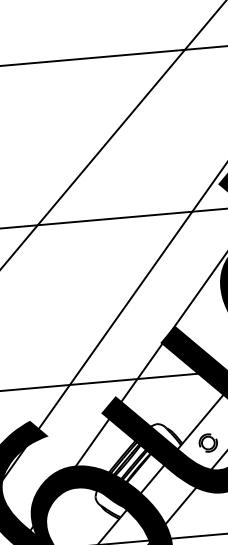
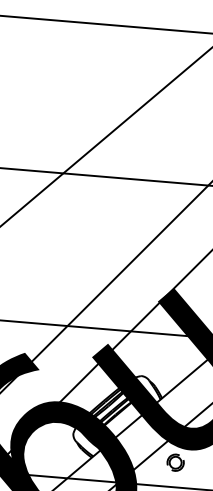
part: (207, 442) -> (174, 462), moved

